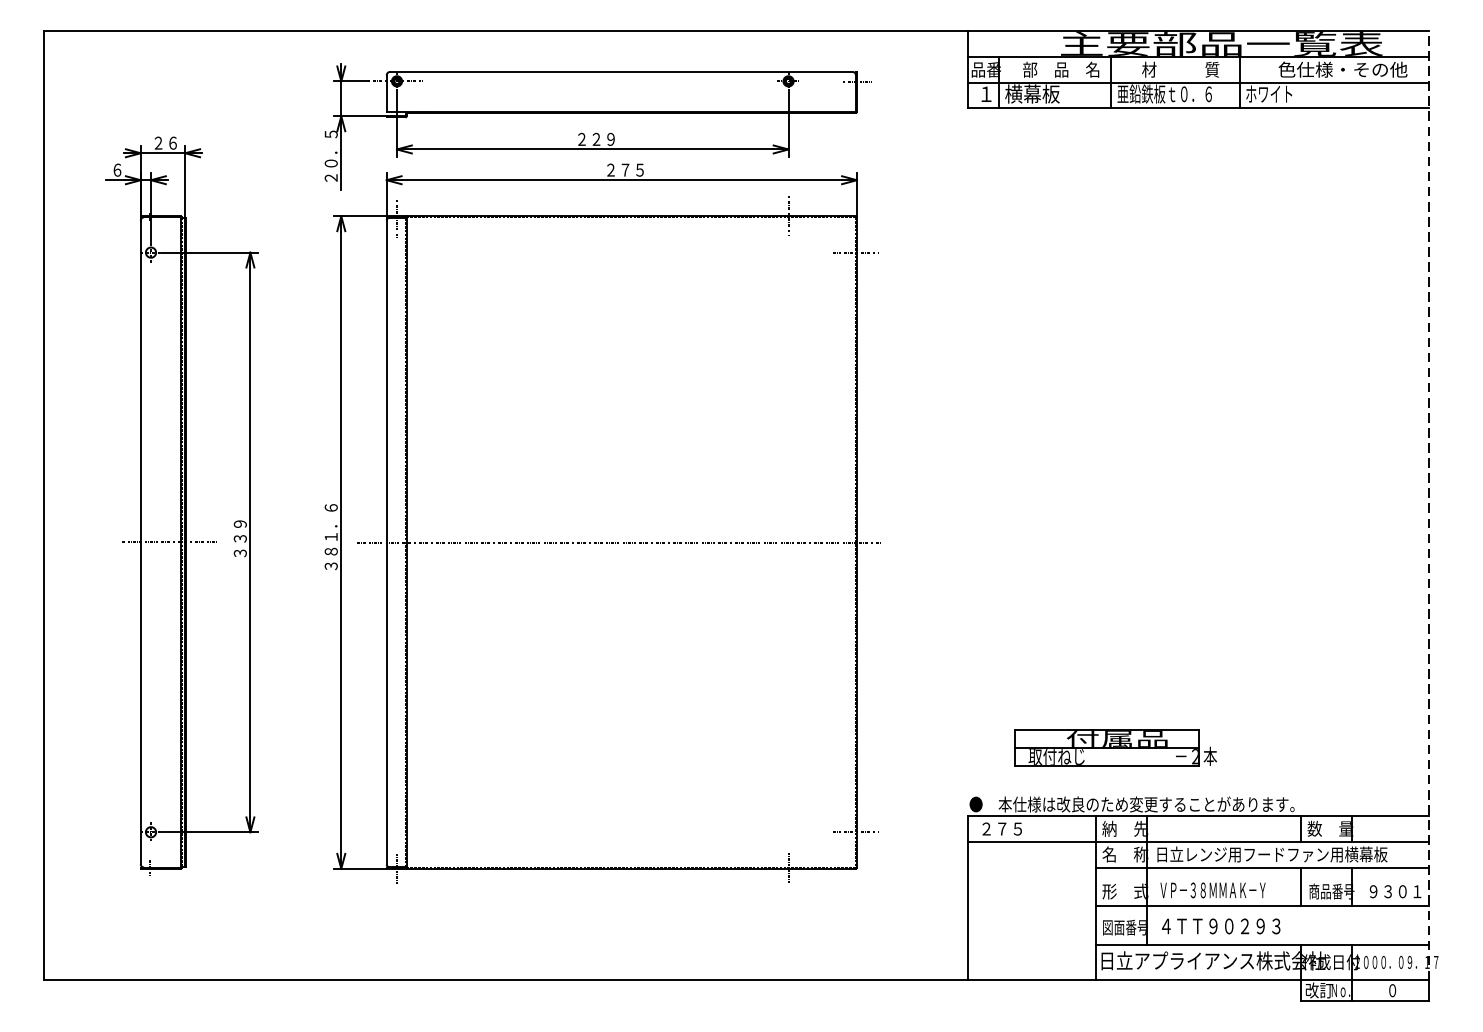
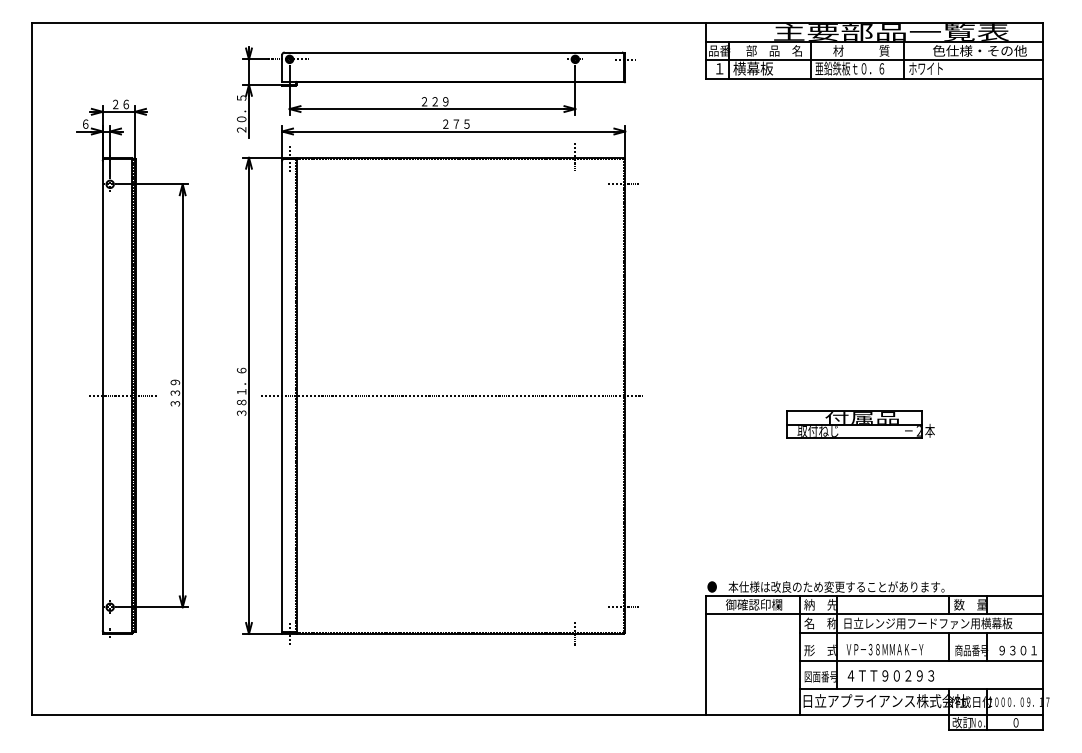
line: (1428, 505) -> (1042, 368), dashed -> solid
part: (1114, 747) -> (860, 424), moved
text: (1027, 828) -> (749, 604), ２７５ -> 御確認印欄

